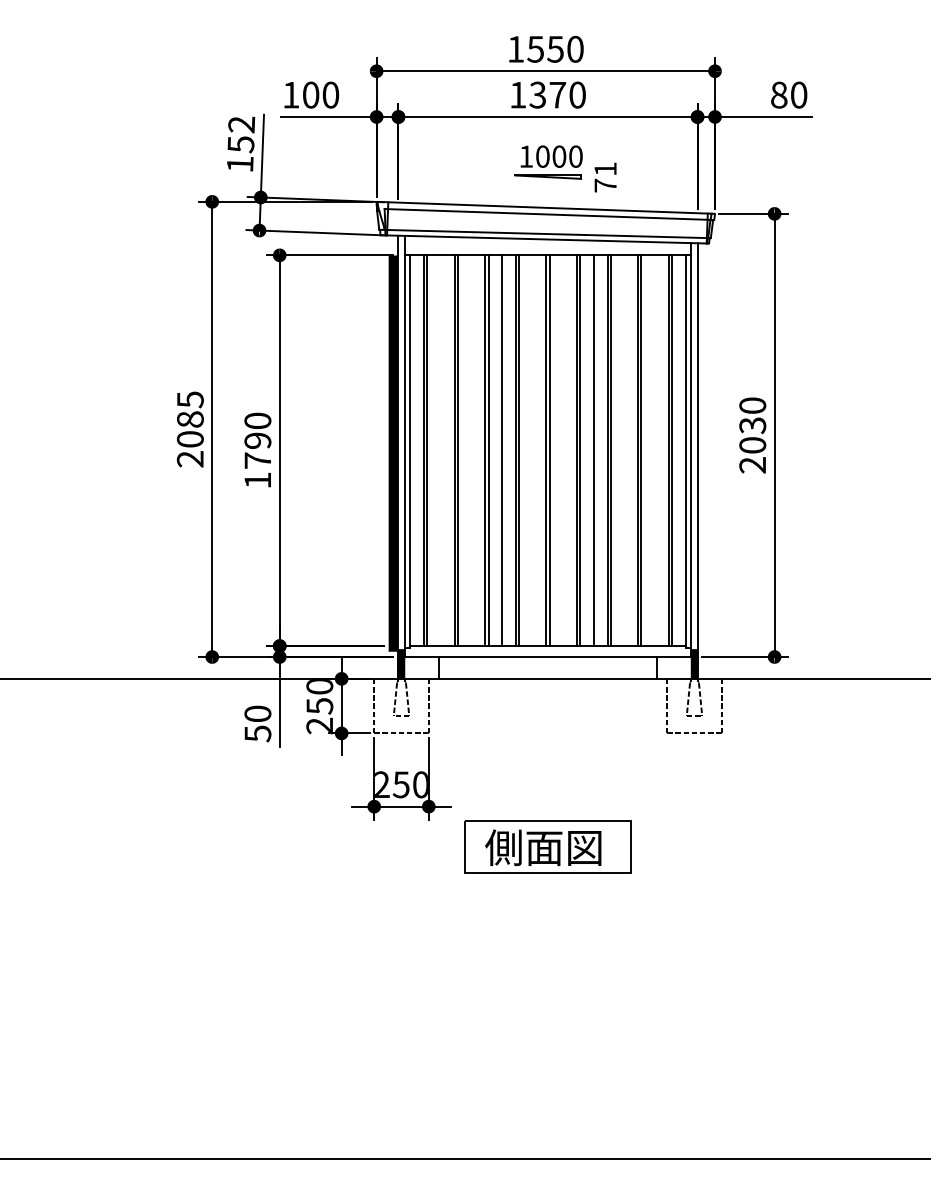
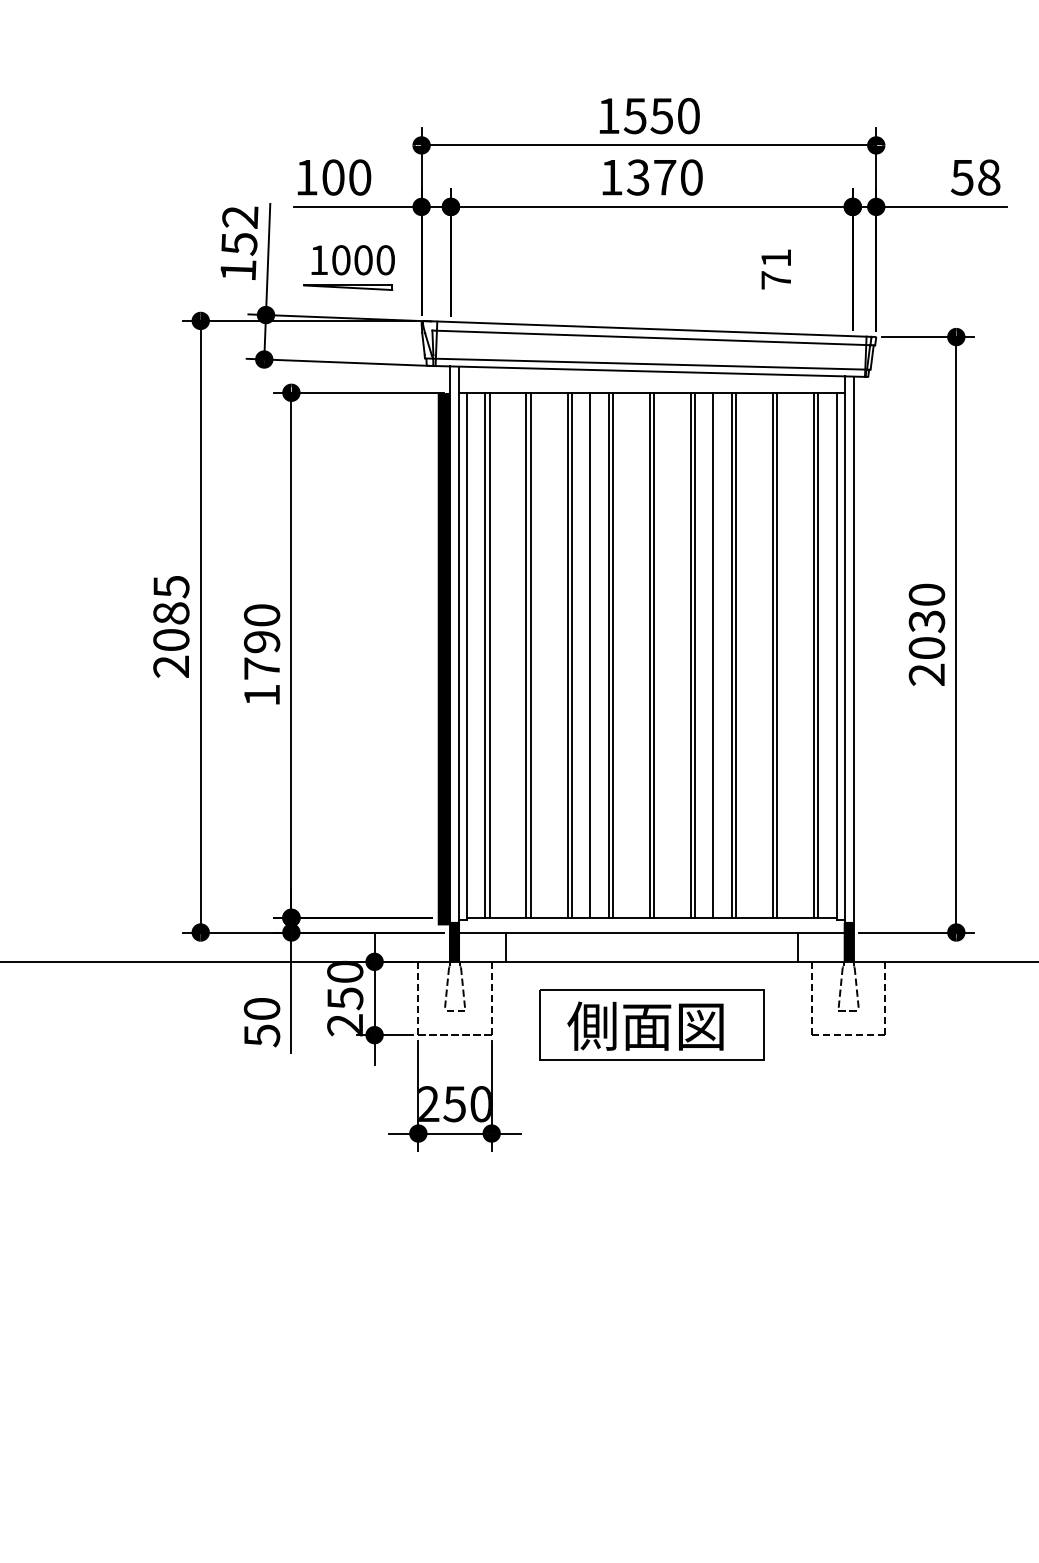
text: (788, 94) -> (974, 176), 80 -> 58
part: (548, 162) -> (348, 268), moved
text: (605, 177) -> (776, 269), moved
part: (547, 846) -> (651, 1024), moved

